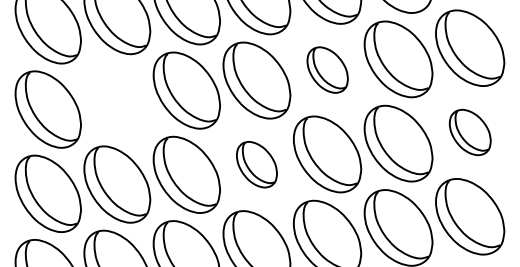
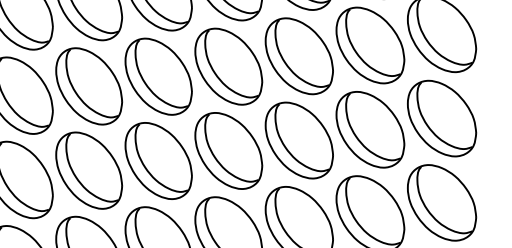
part: (327, 69) -> (299, 55), size x1.67
part: (117, 100) -> (89, 86), added
part: (470, 132) -> (442, 118), size x1.67
part: (256, 164) -> (228, 150), size x1.67

